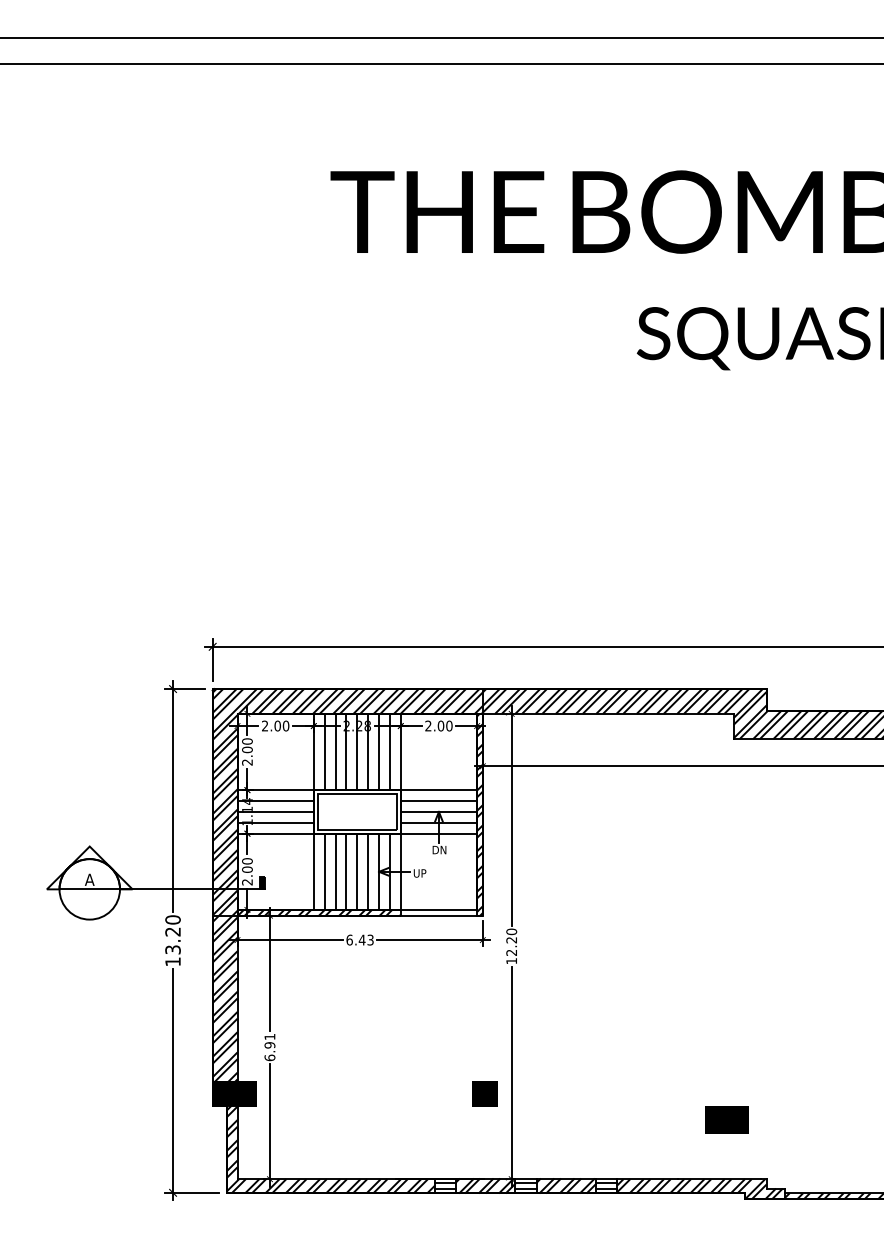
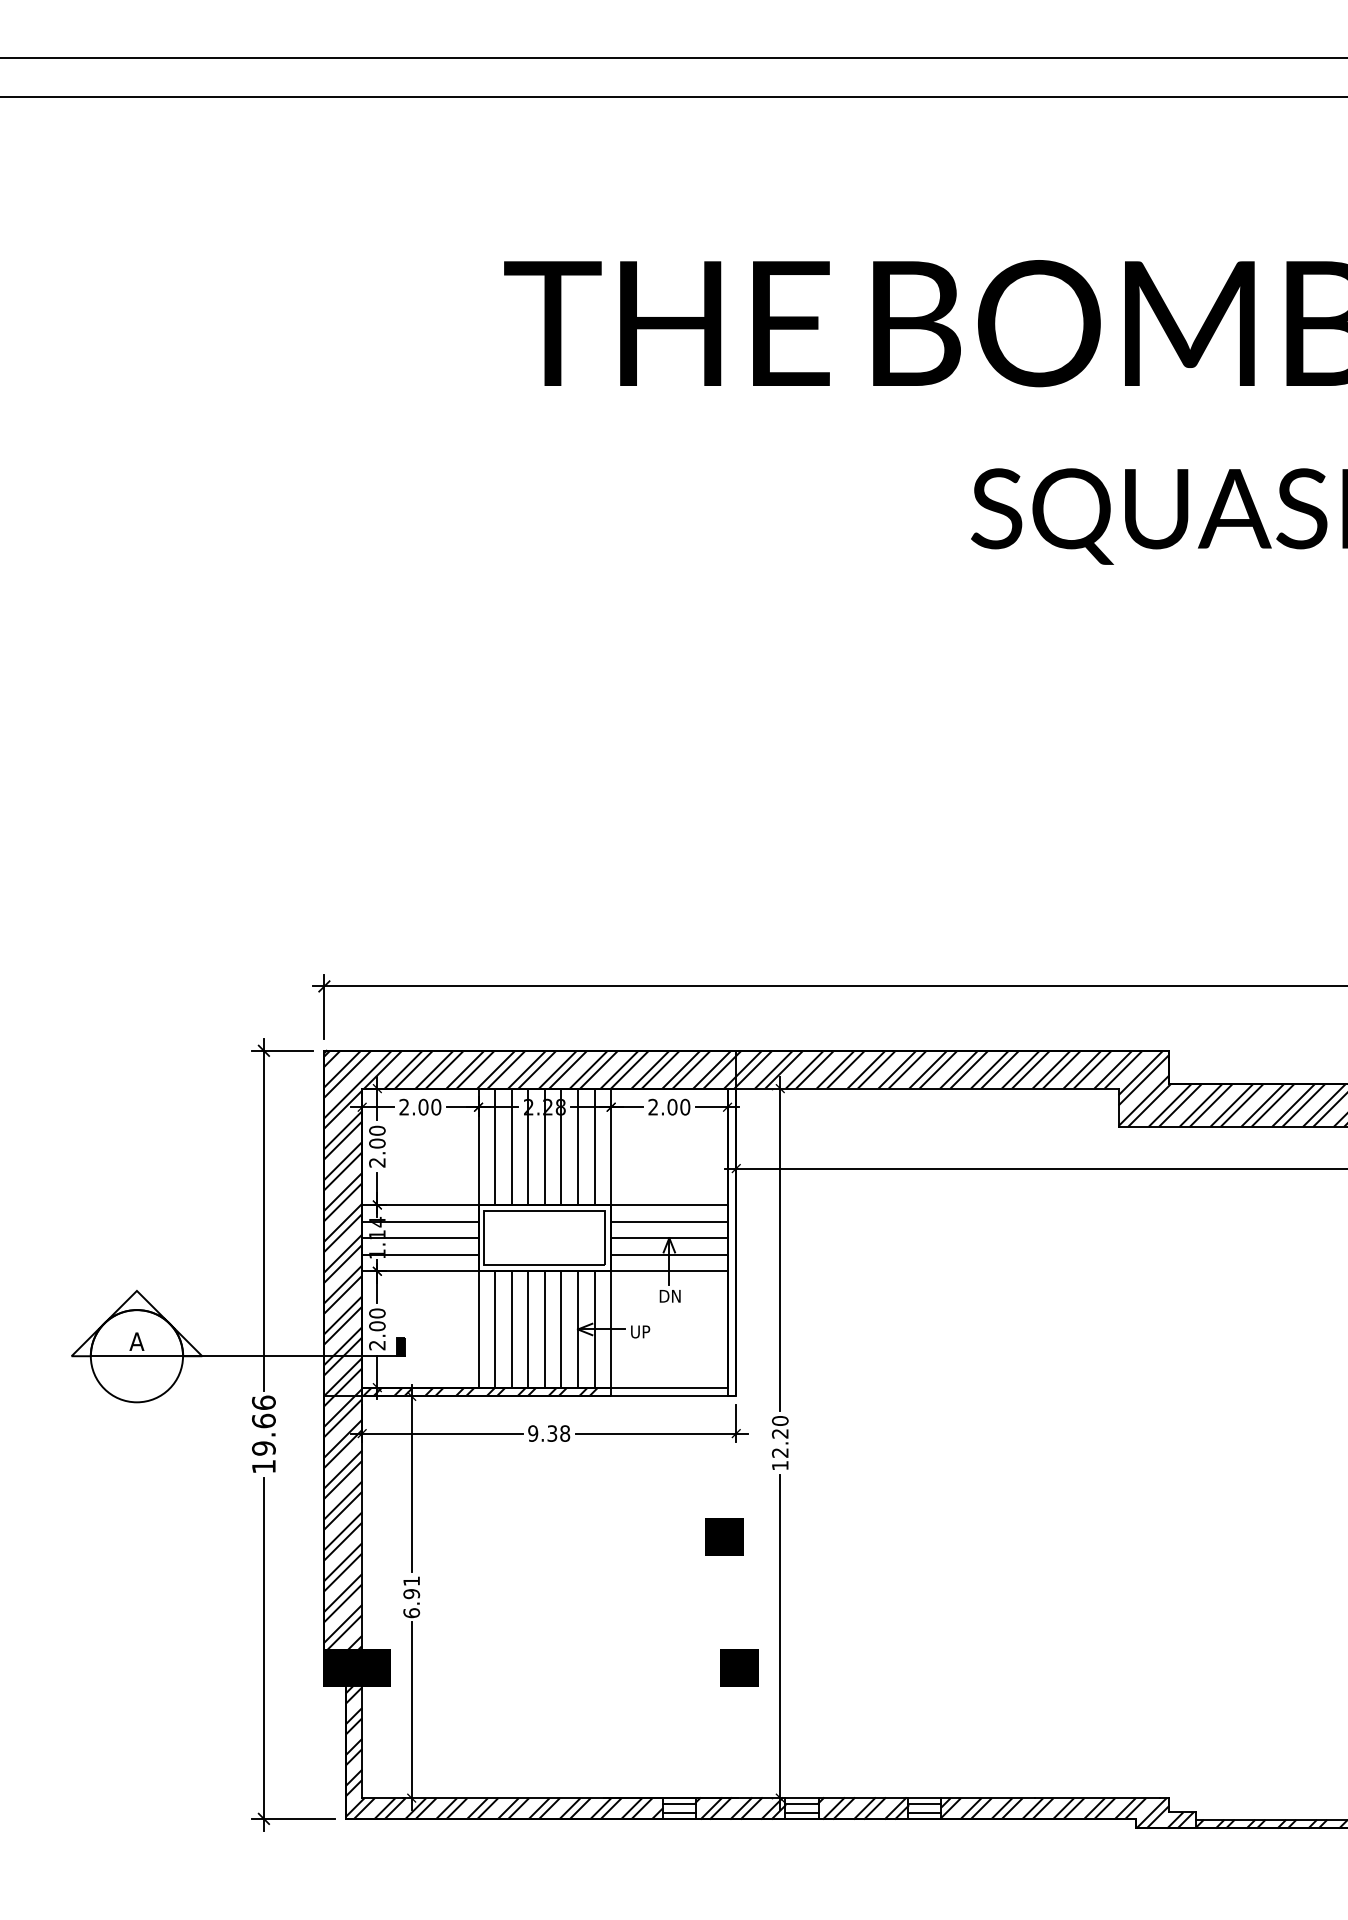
hatch: (479, 814) -> (731, 1242), removed
text: (172, 934) -> (263, 1425), 13.20 -> 19.66
text: (359, 939) -> (548, 1432), 6.43 -> 9.38
part: (474, 1007) -> (723, 1536), added
part: (726, 1119) -> (1107, 1707), removed

